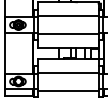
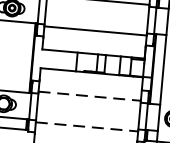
line: (68, 72) -> (89, 96), solid -> dashed
line: (68, 90) -> (87, 126), solid -> dashed

